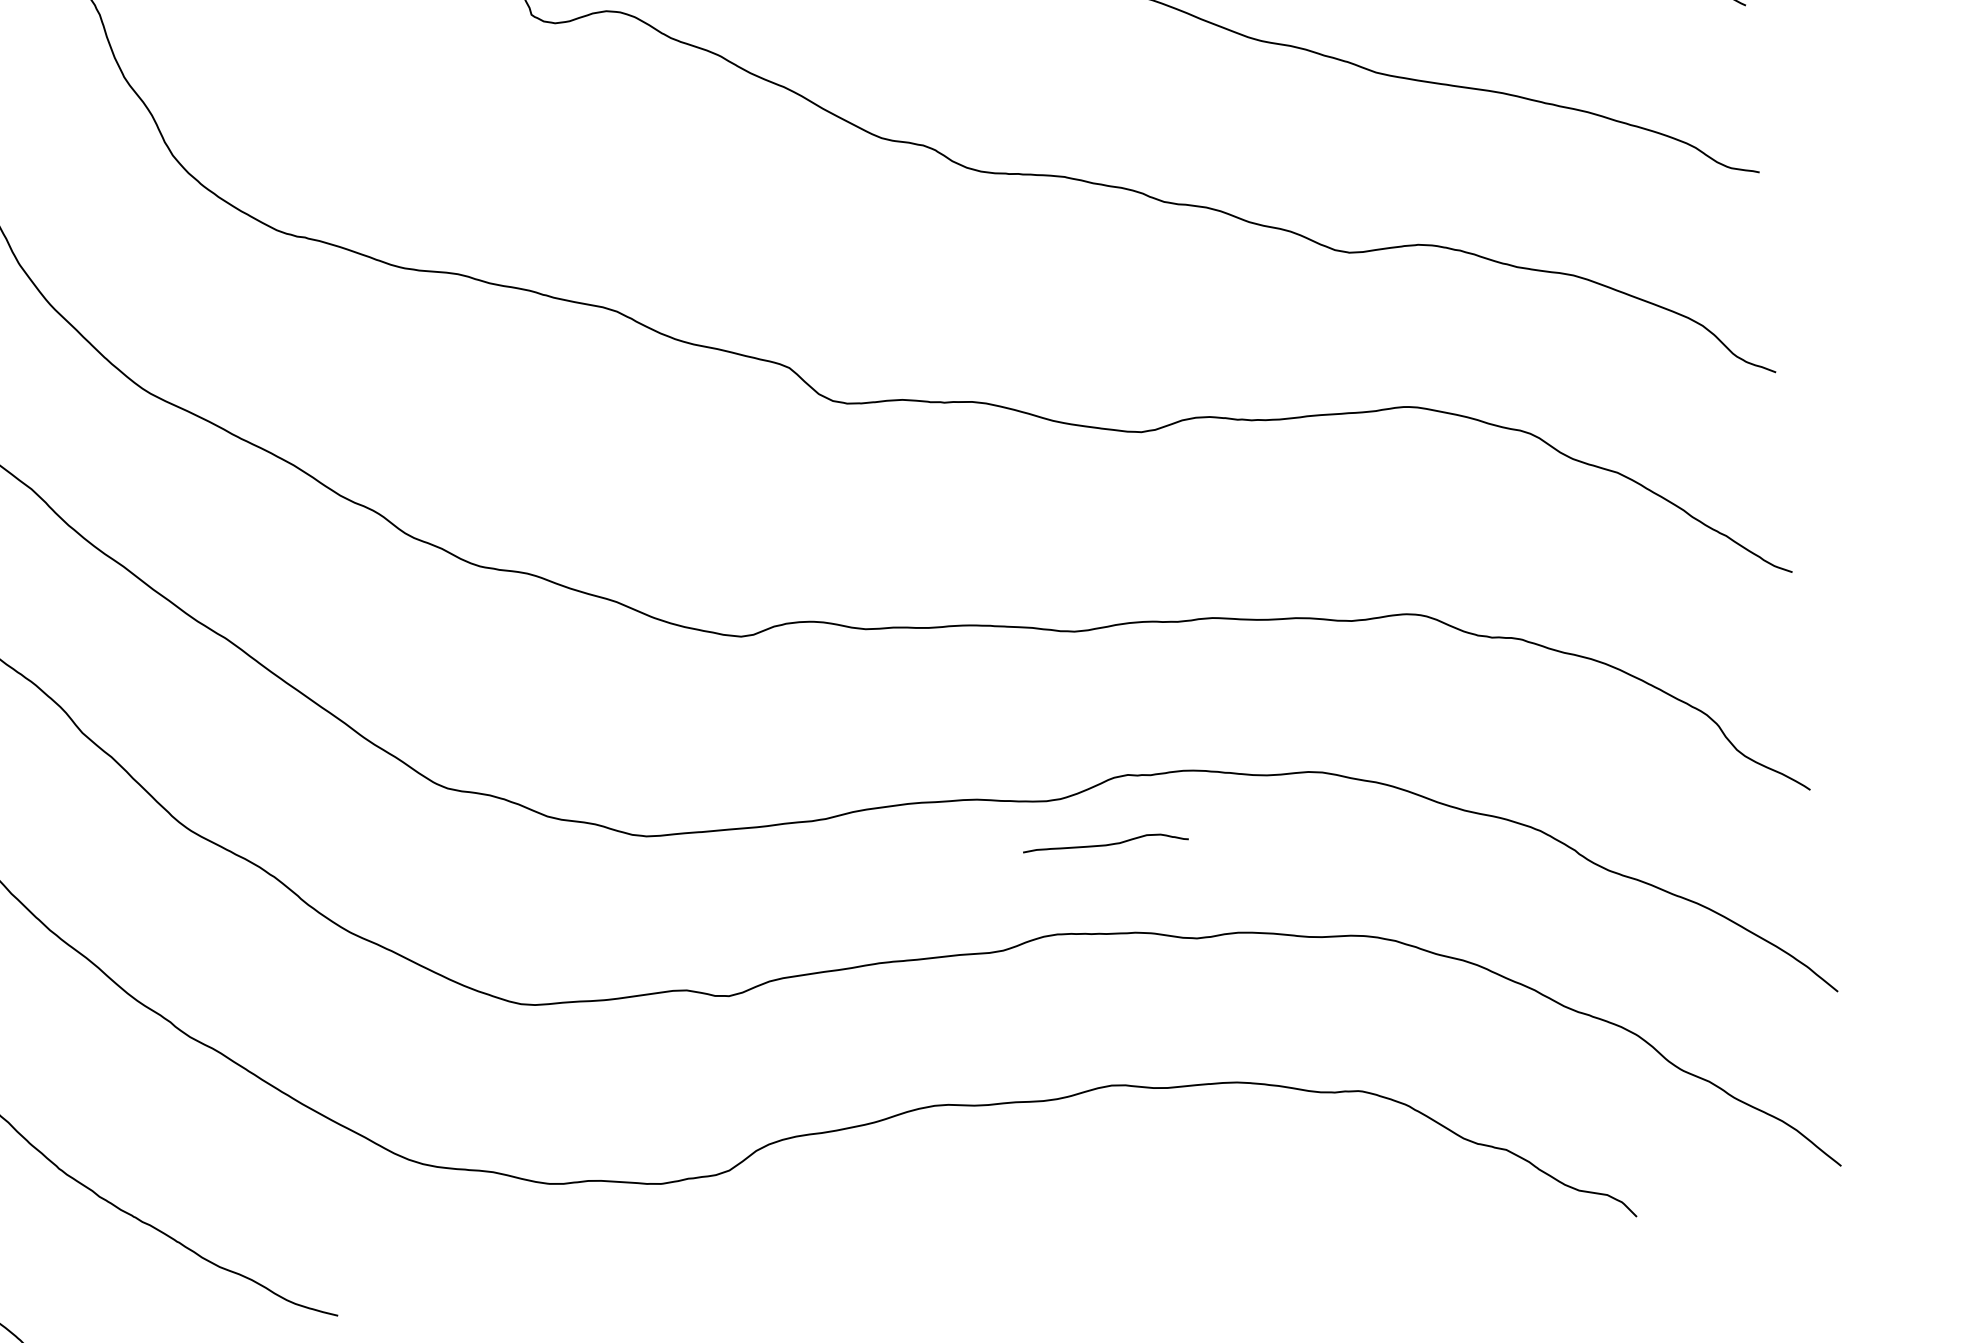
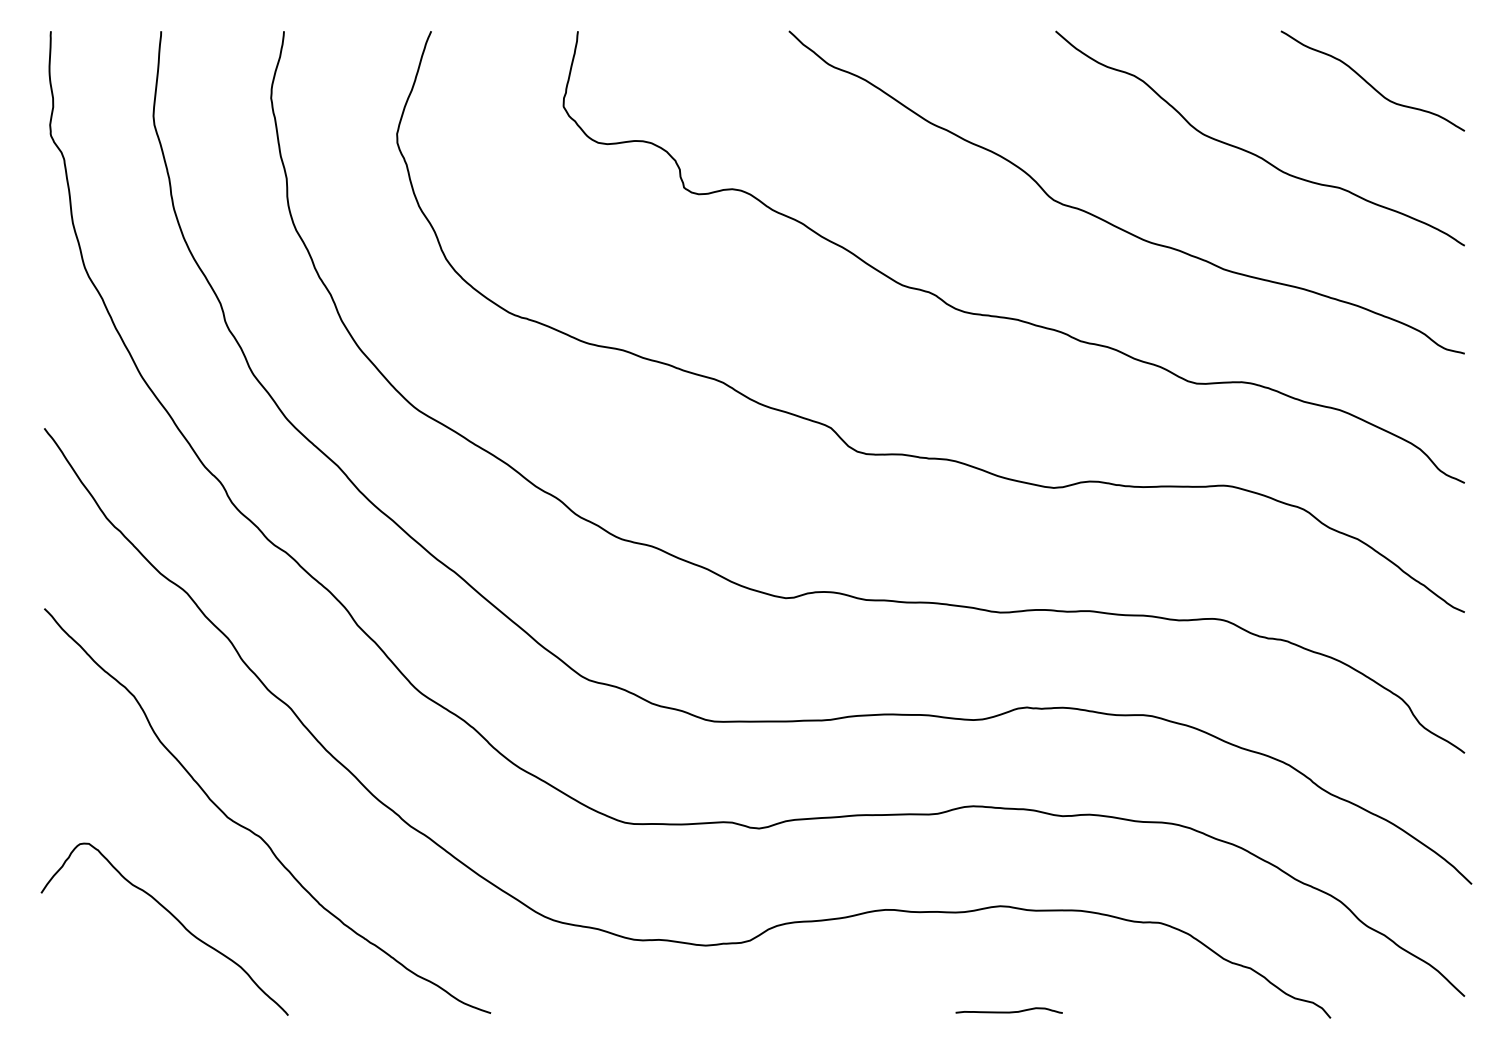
curve: (1104, 843) -> (1008, 1011), moved

